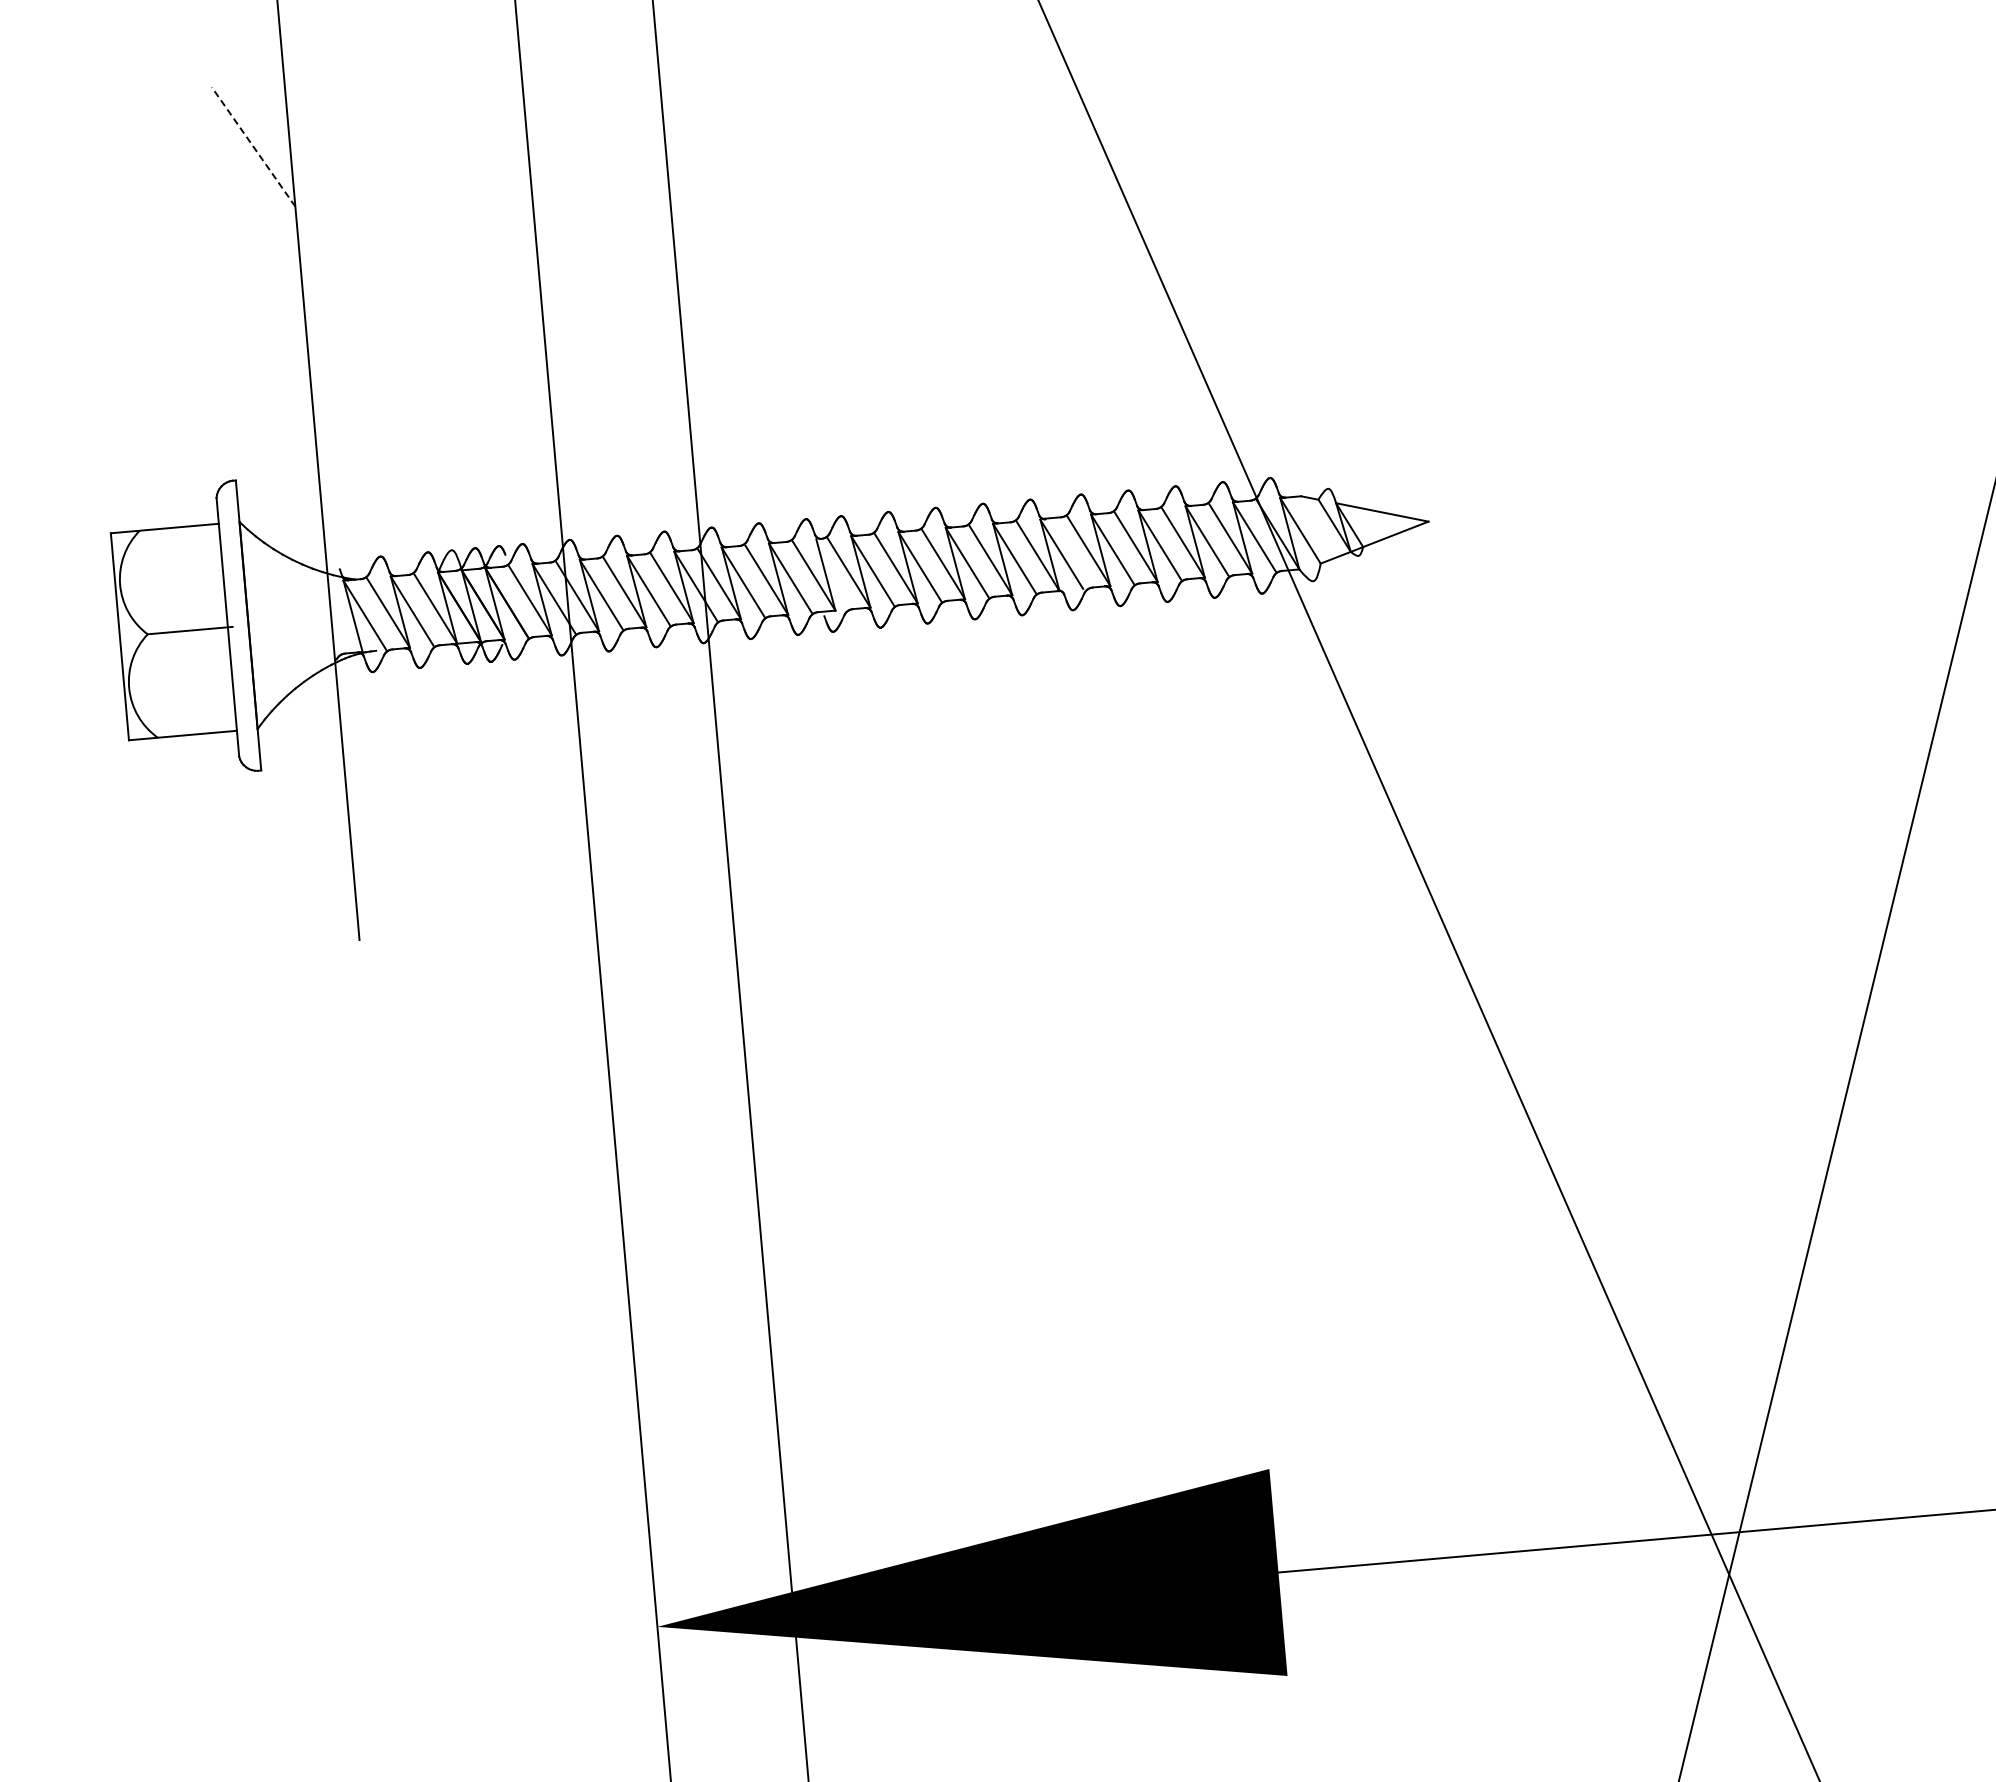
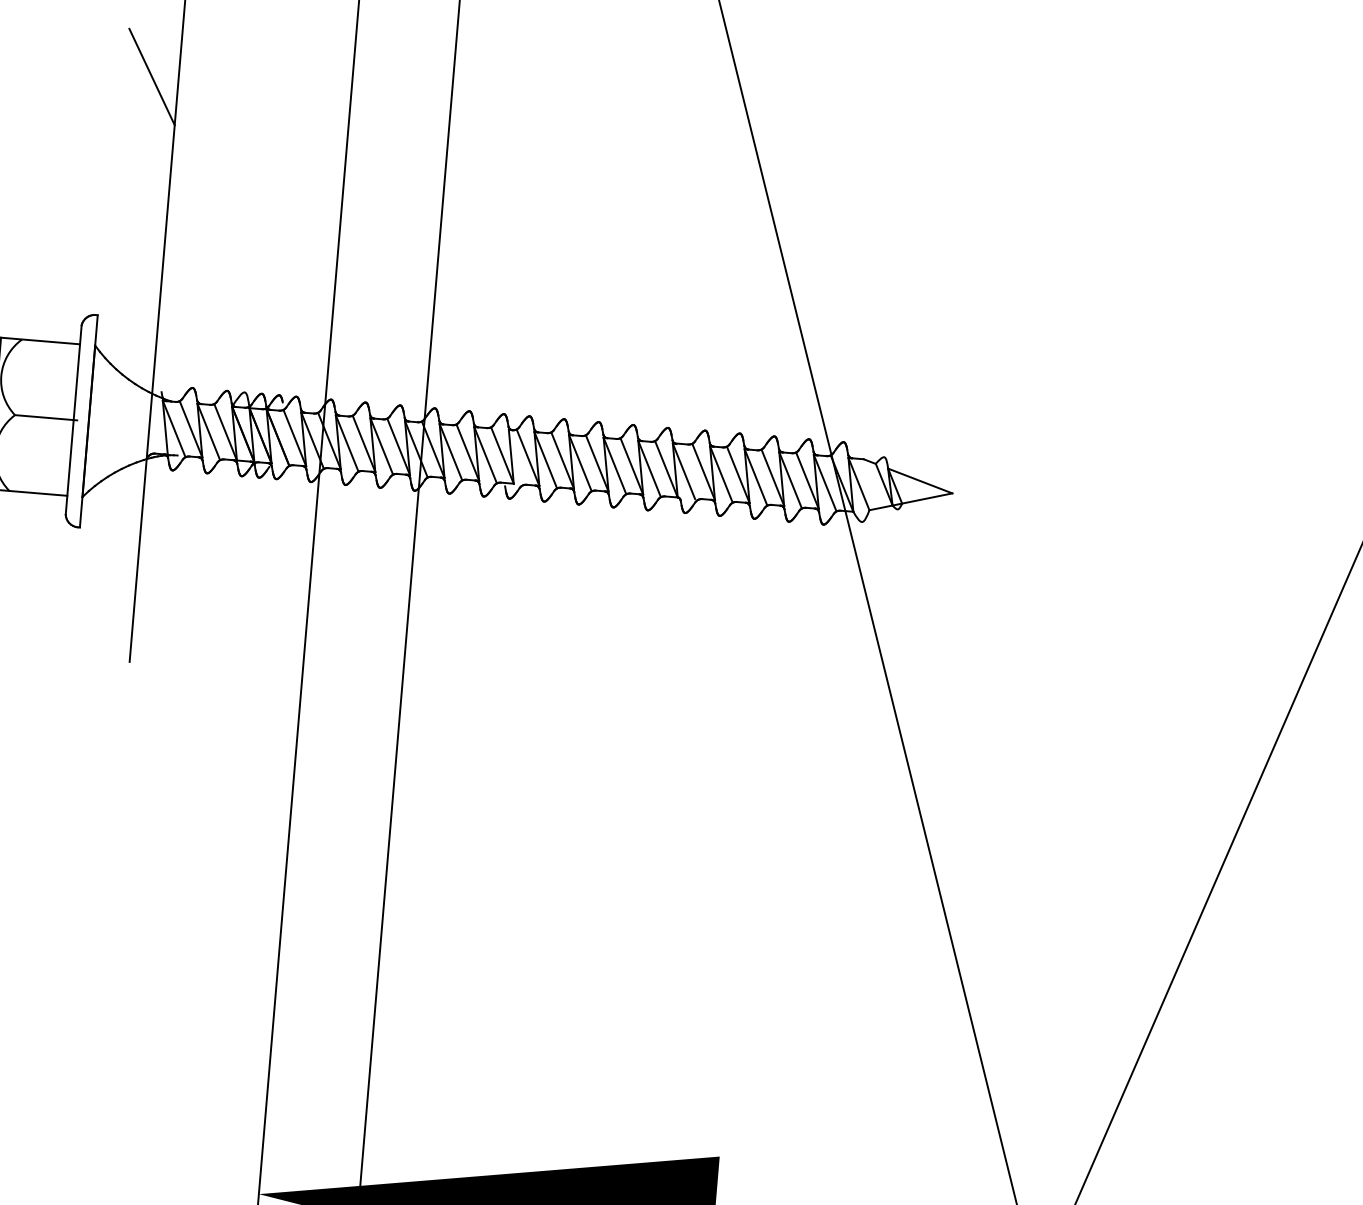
line: (253, 147) -> (151, 77), dashed -> solid

